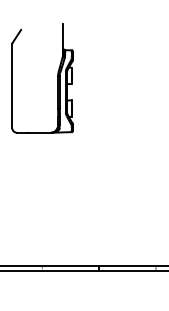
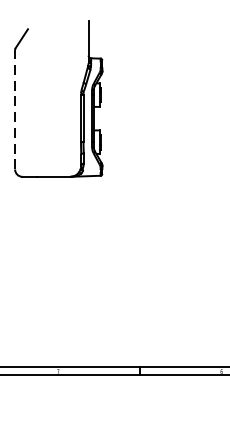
line: (12, 86) -> (15, 110), solid -> dashed

